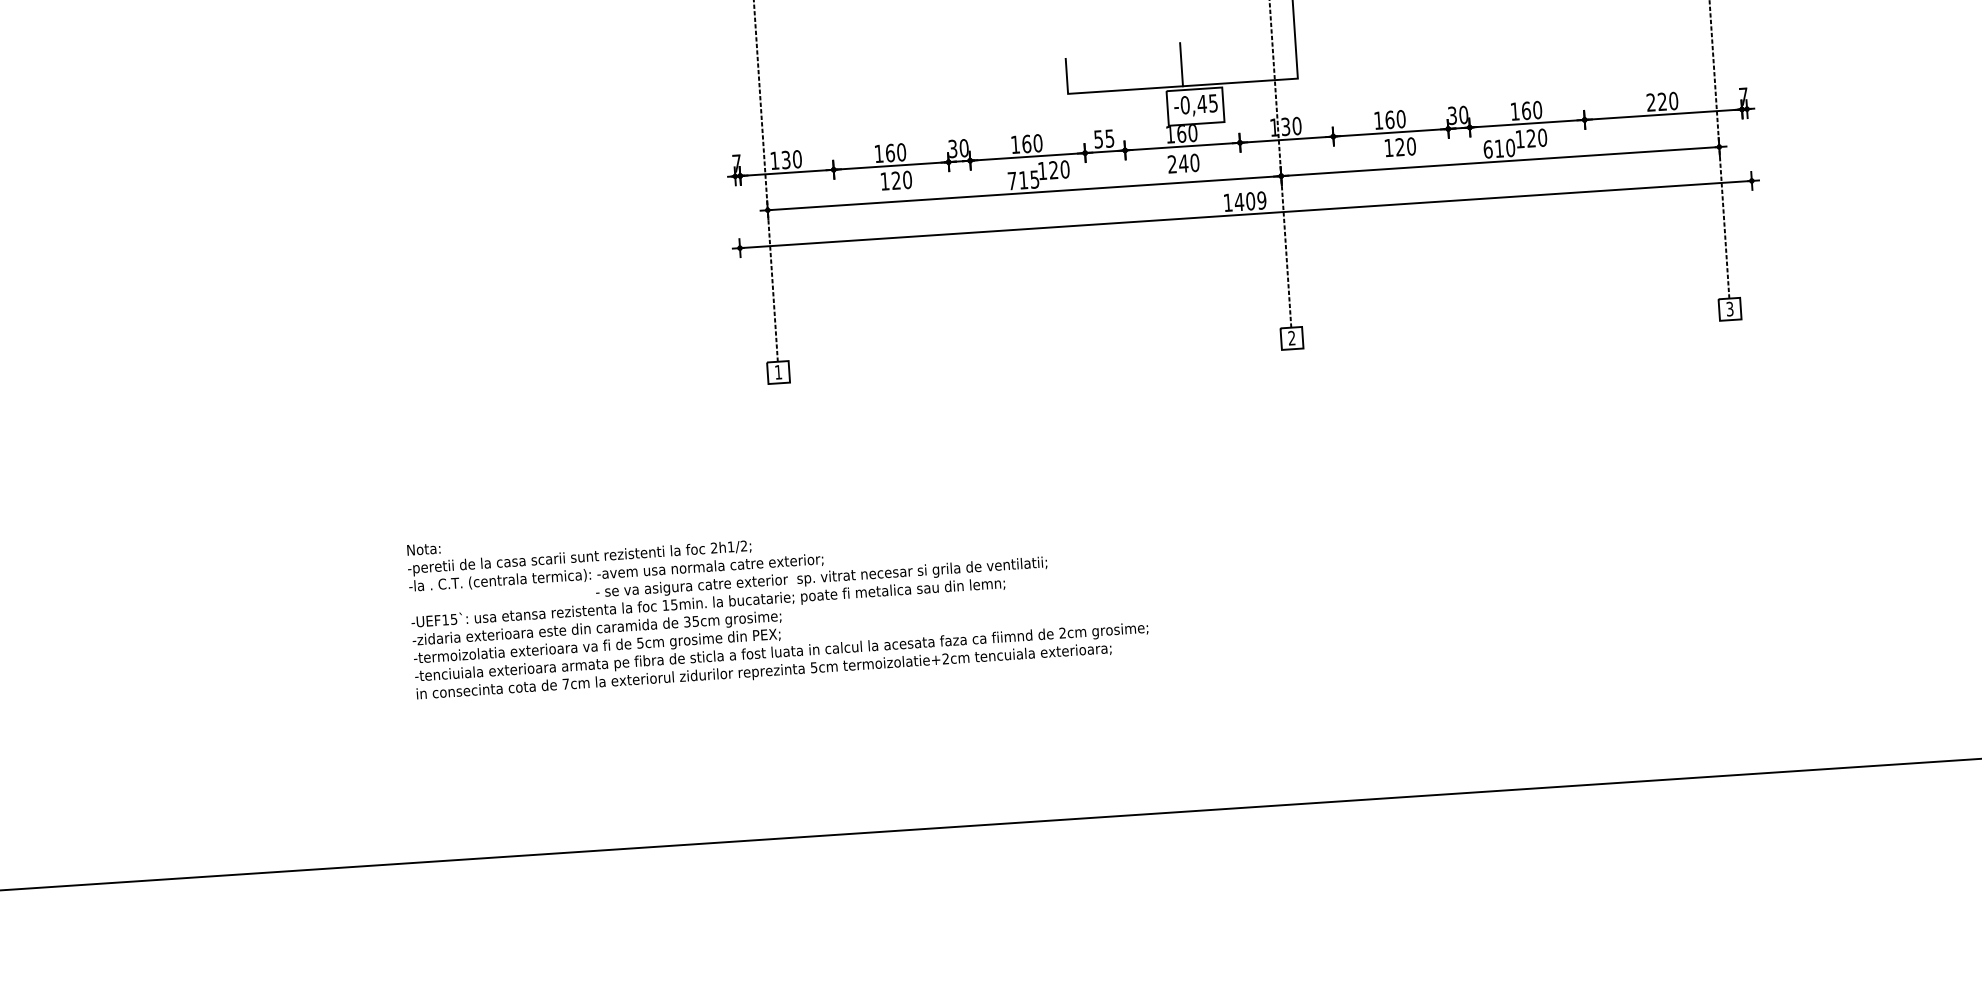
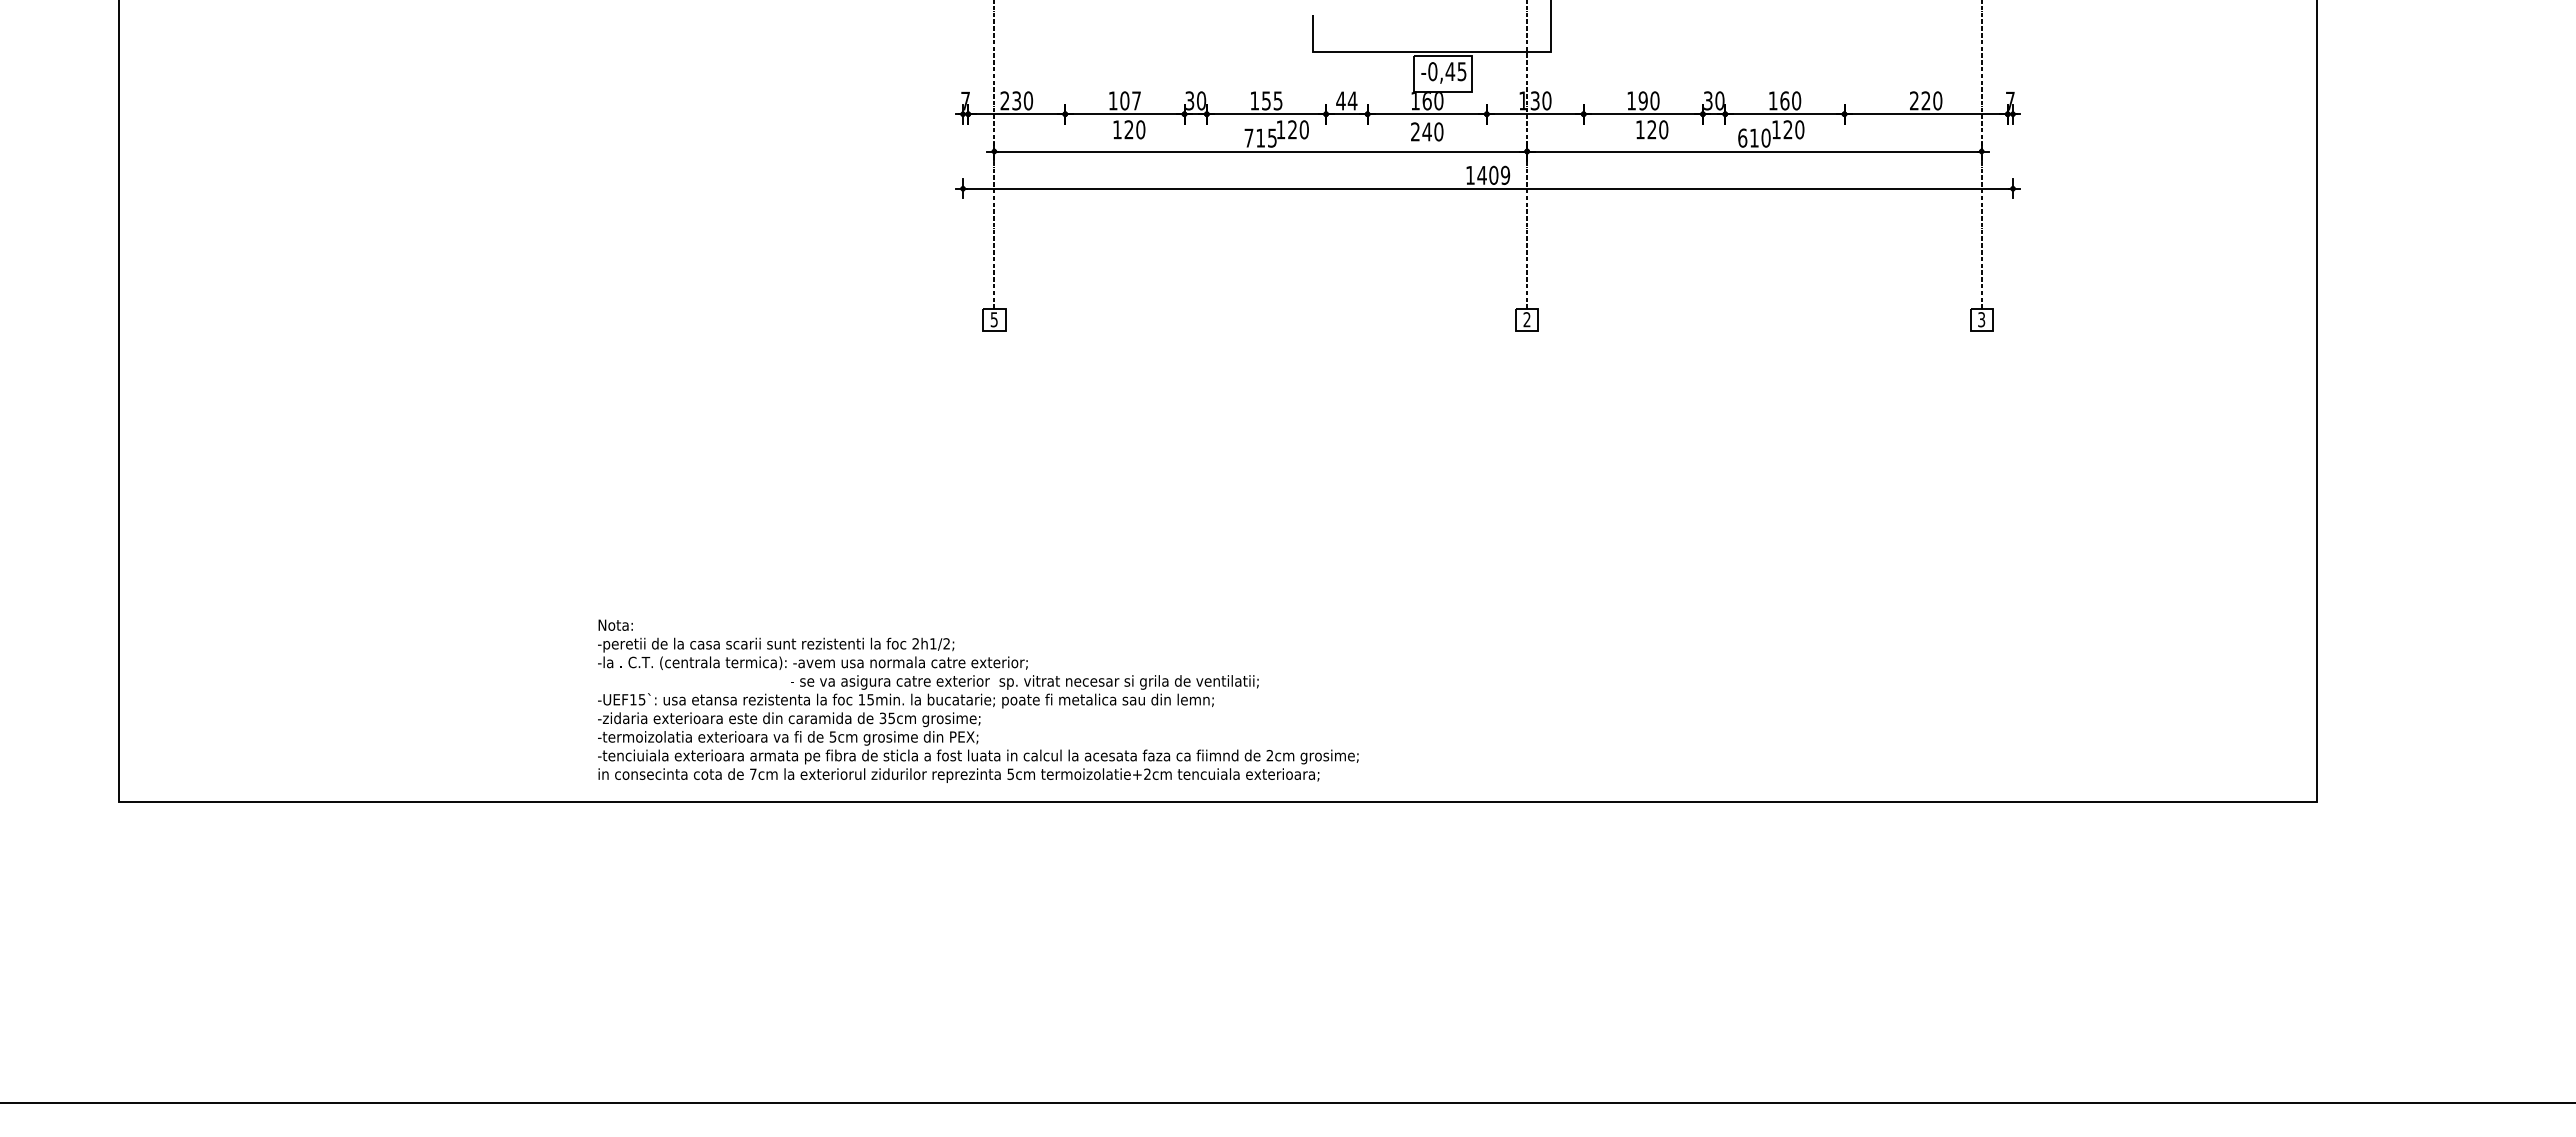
line: (1181, 64) -> (1431, 29), removed
text: (1389, 119) -> (1642, 100), 160 -> 190
text: (1103, 138) -> (1346, 100), 55 -> 44
text: (1032, 143) -> (1272, 100), 160 -> 155
text: (895, 152) -> (1130, 100), 160 -> 107
text: (774, 160) -> (1004, 100), 130 -> 230
text: (777, 372) -> (993, 319), 1 -> 5
text: (778, 598) -> (978, 700), moved

